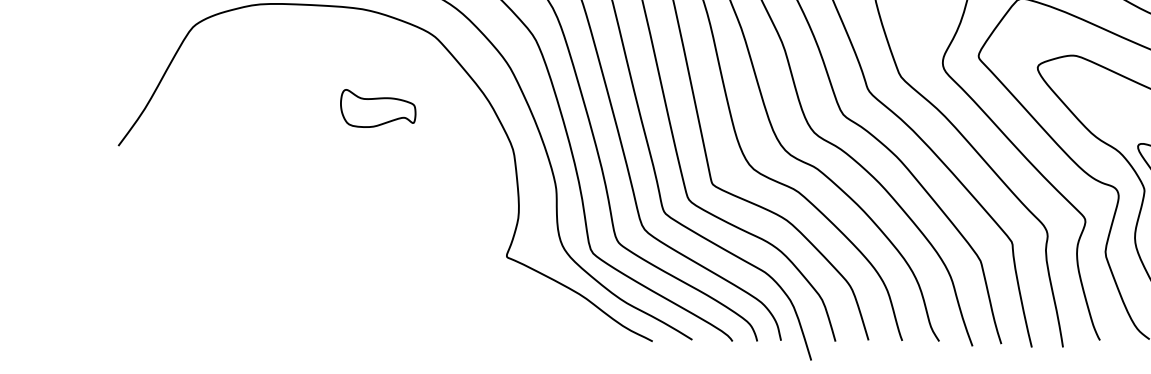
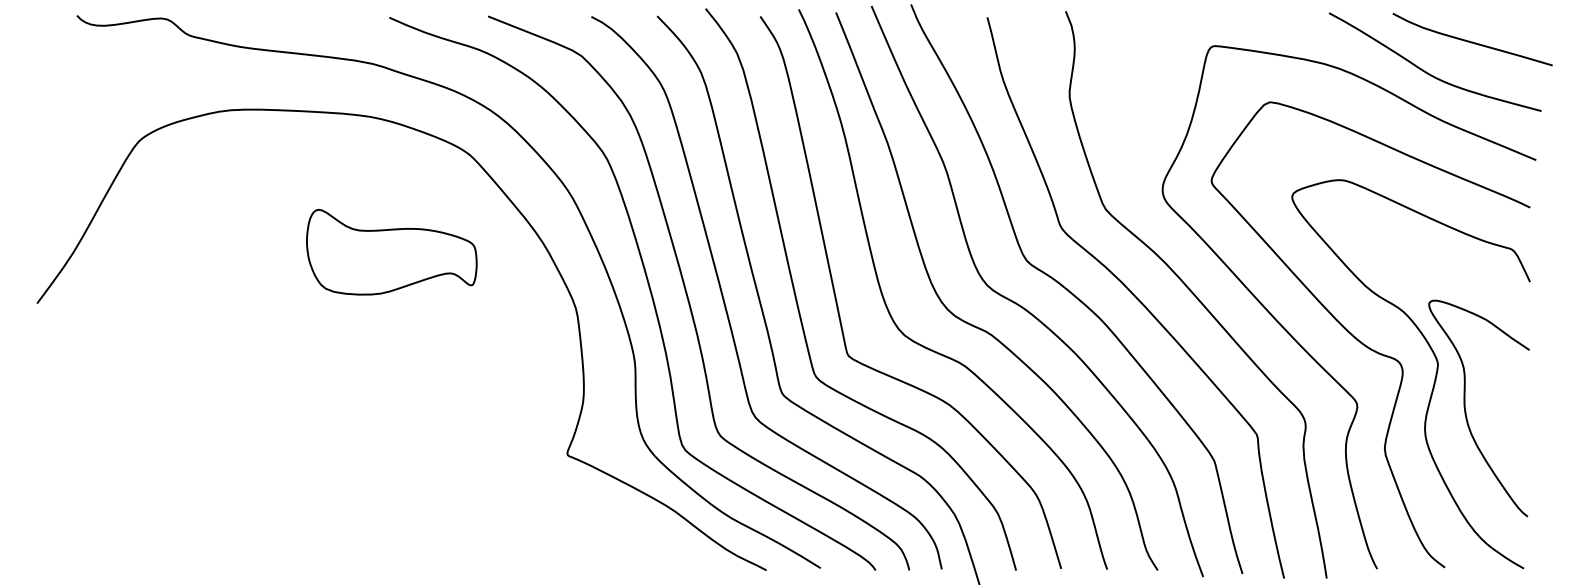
part: (377, 108) -> (391, 252), size x1.67

